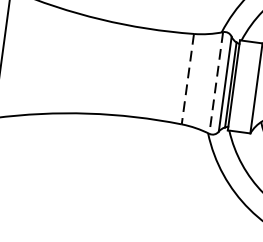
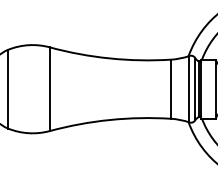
line: (187, 79) -> (170, 89), dashed -> solid
line: (216, 83) -> (189, 89), dashed -> solid

